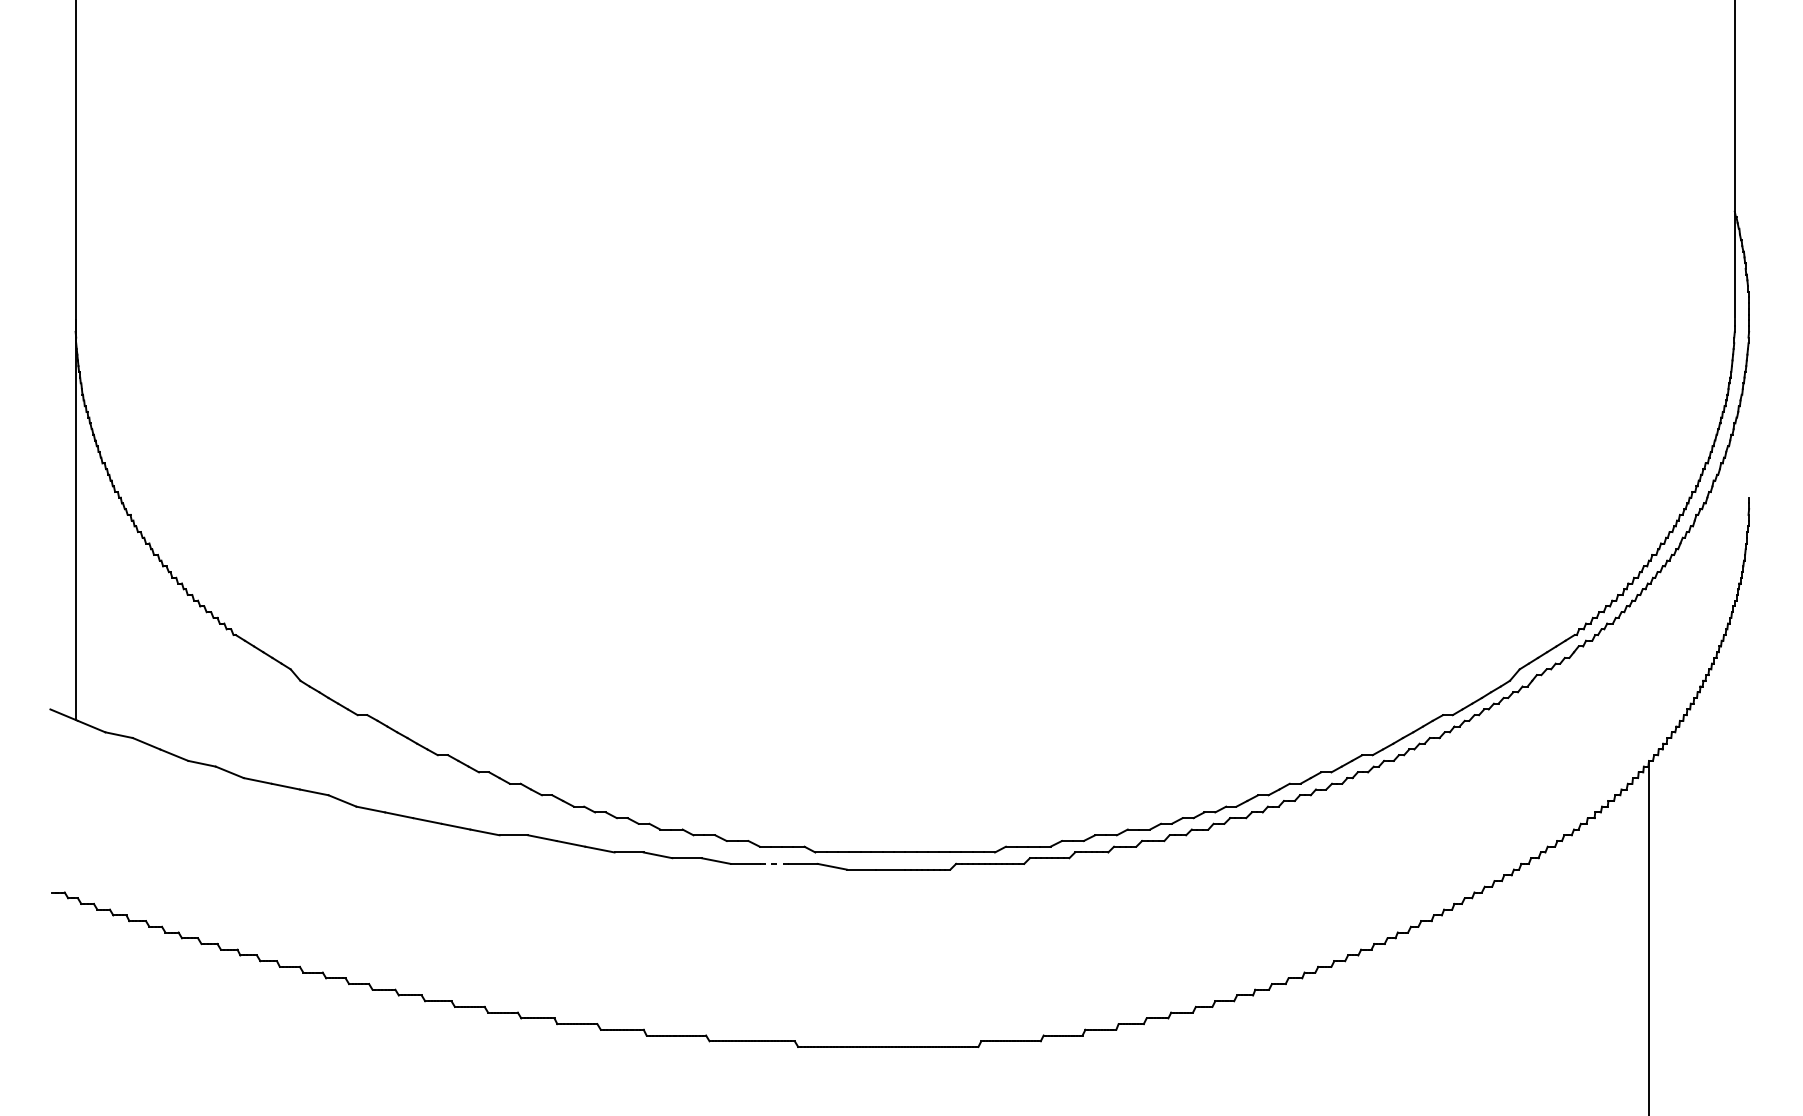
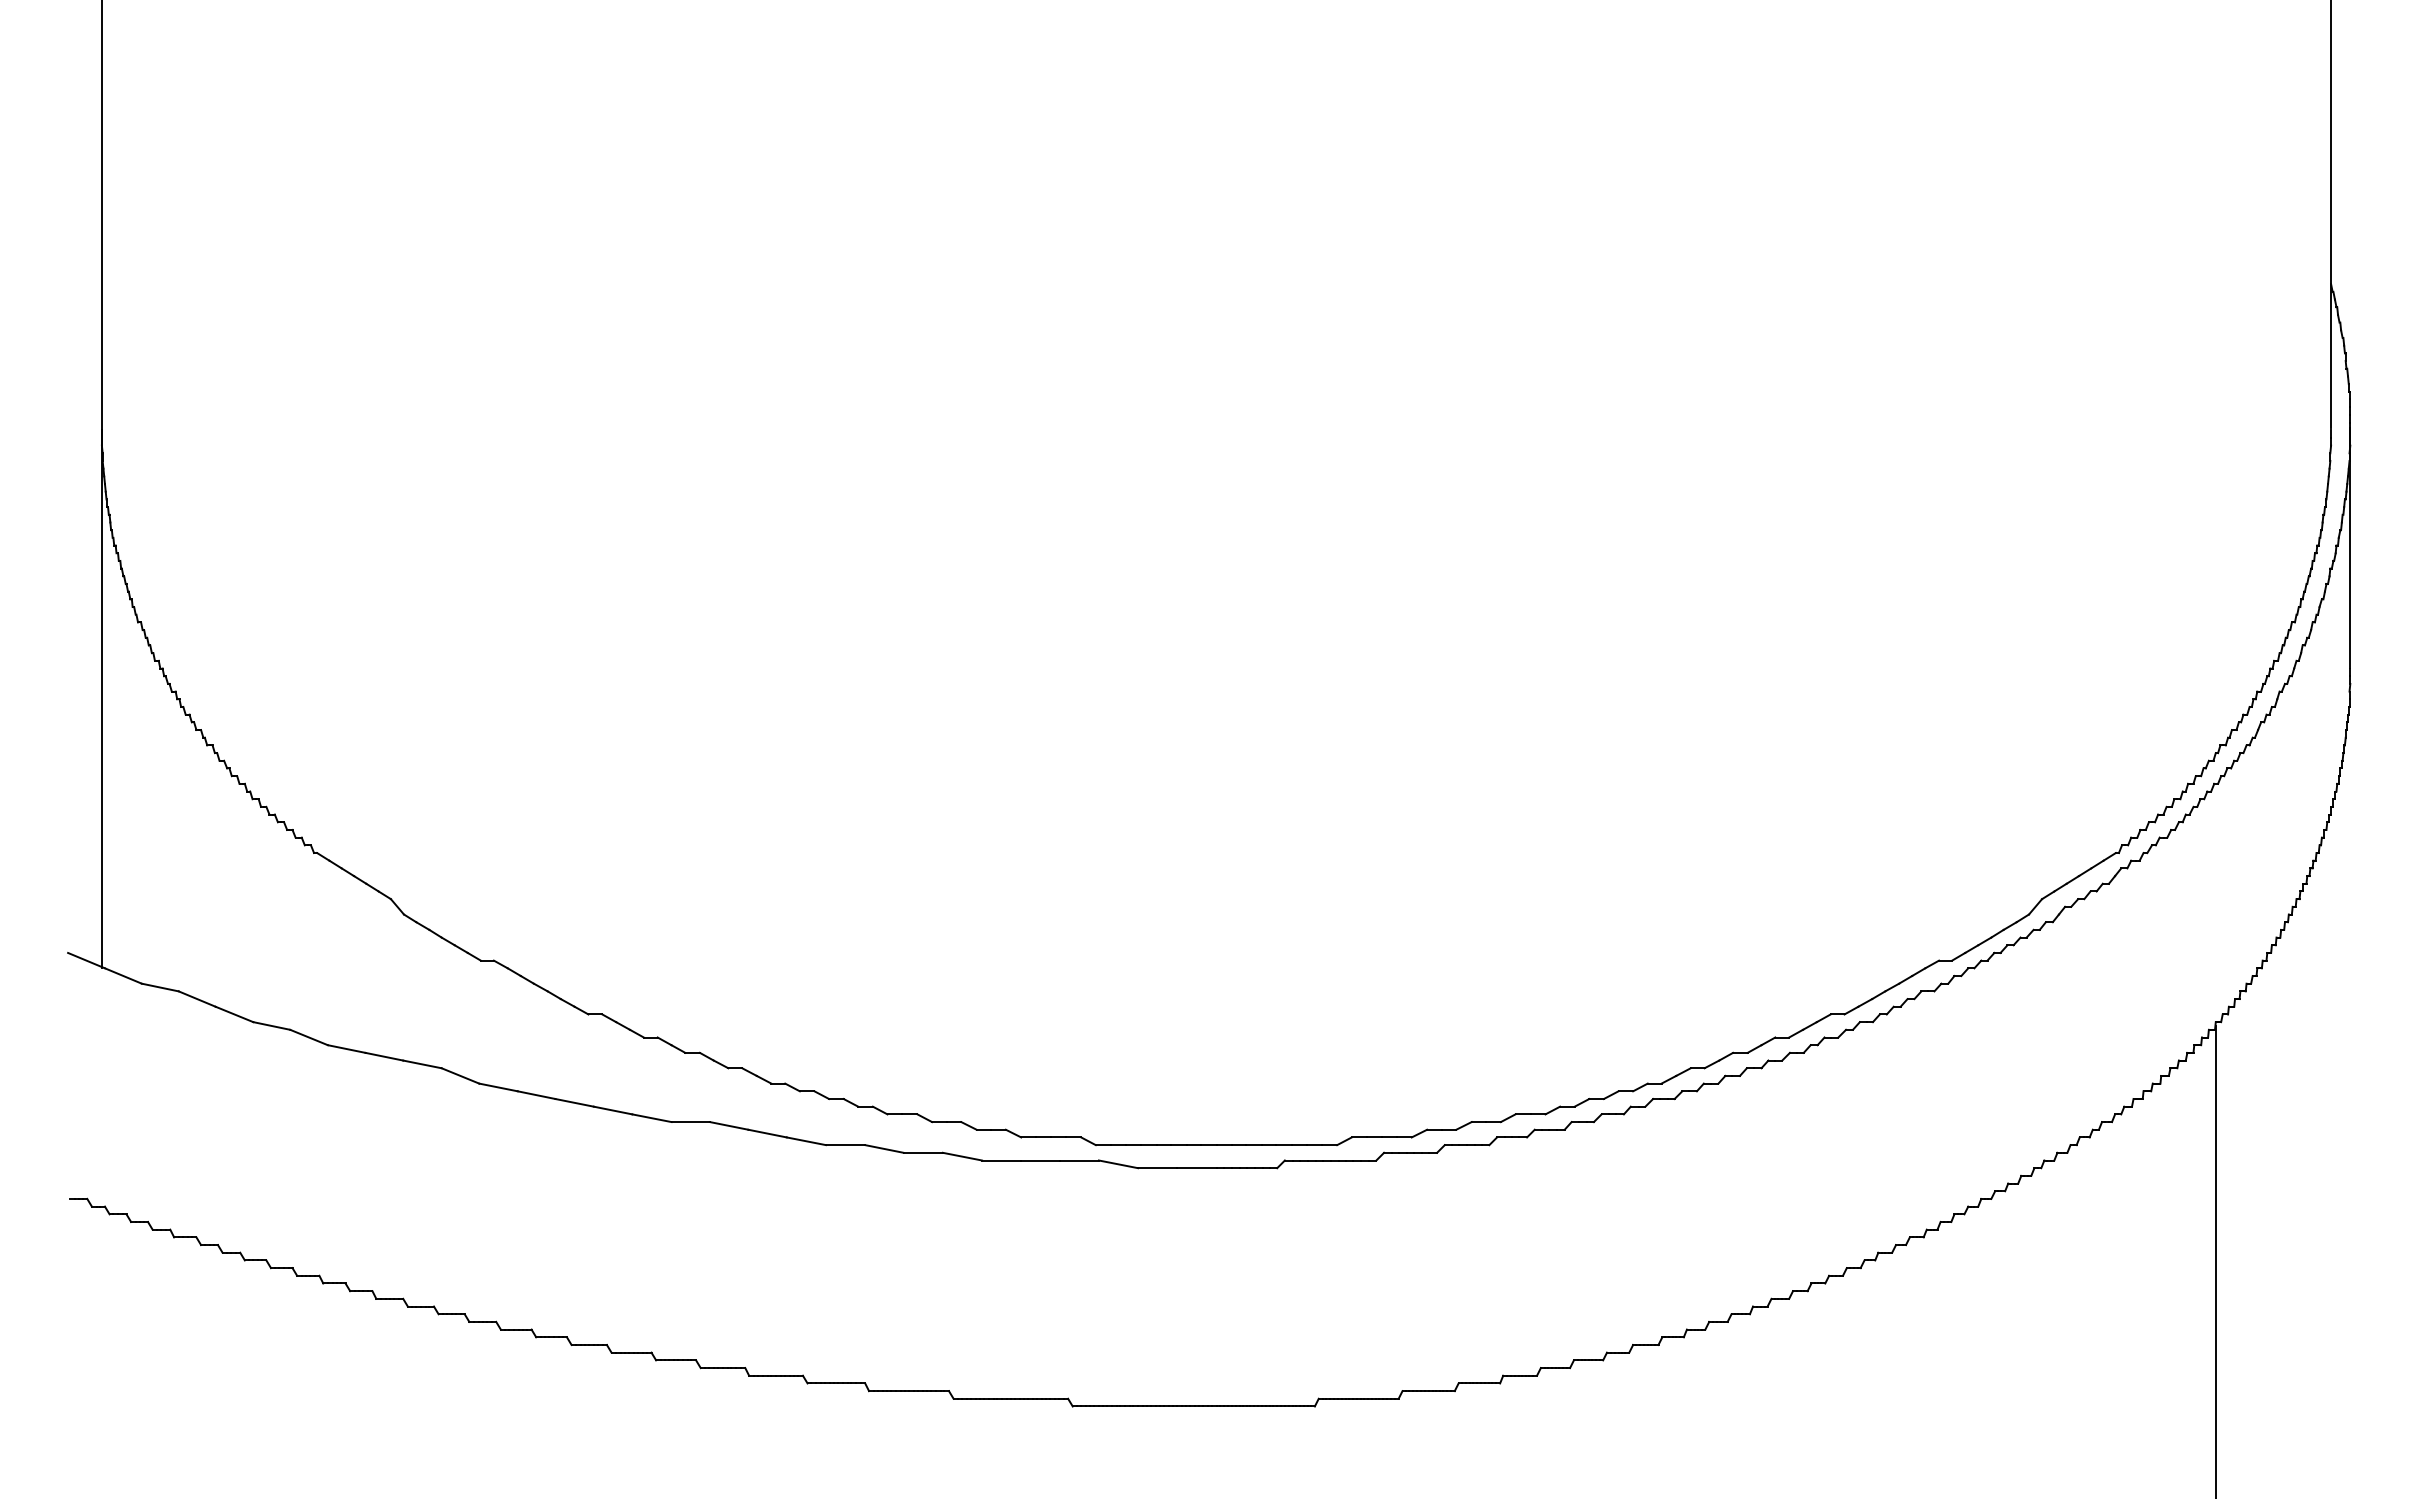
line: (1749, 407) -> (2350, 547), added
line: (773, 863) -> (1039, 1160), dashed -> solid

